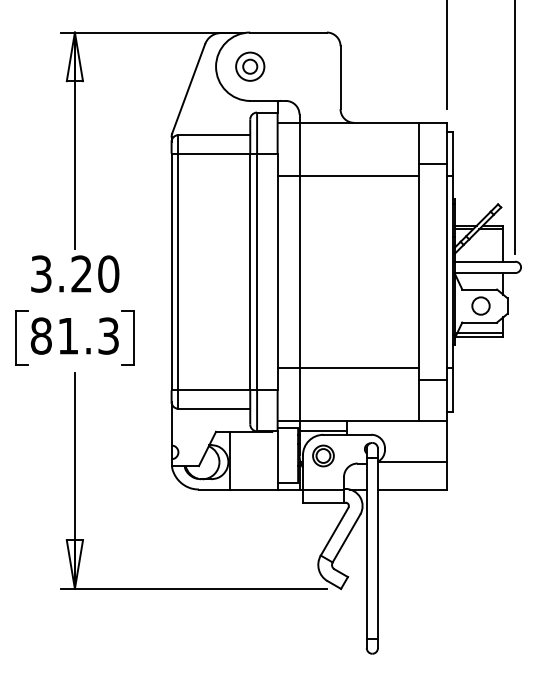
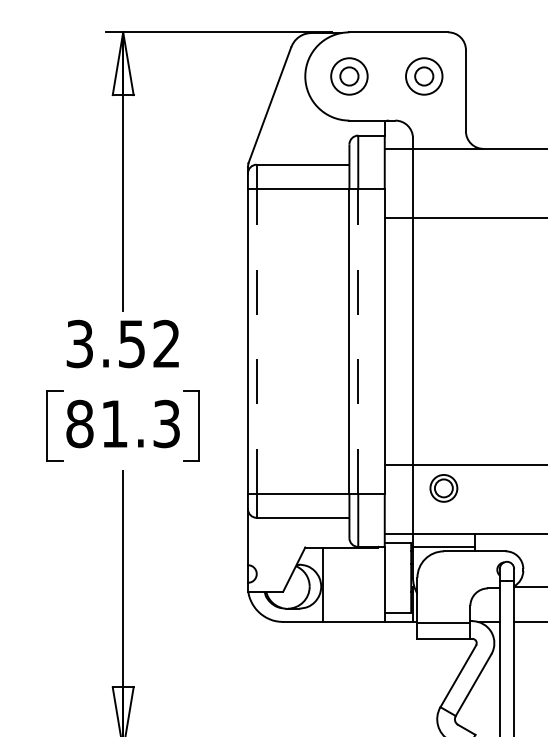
part: (308, 66) -> (424, 76), added
line: (178, 271) -> (256, 340), solid -> dashed
line: (257, 271) -> (358, 340), solid -> dashed
text: (95, 273) -> (149, 343), 3.20 -> 3.52
part: (323, 455) -> (443, 487), moved

